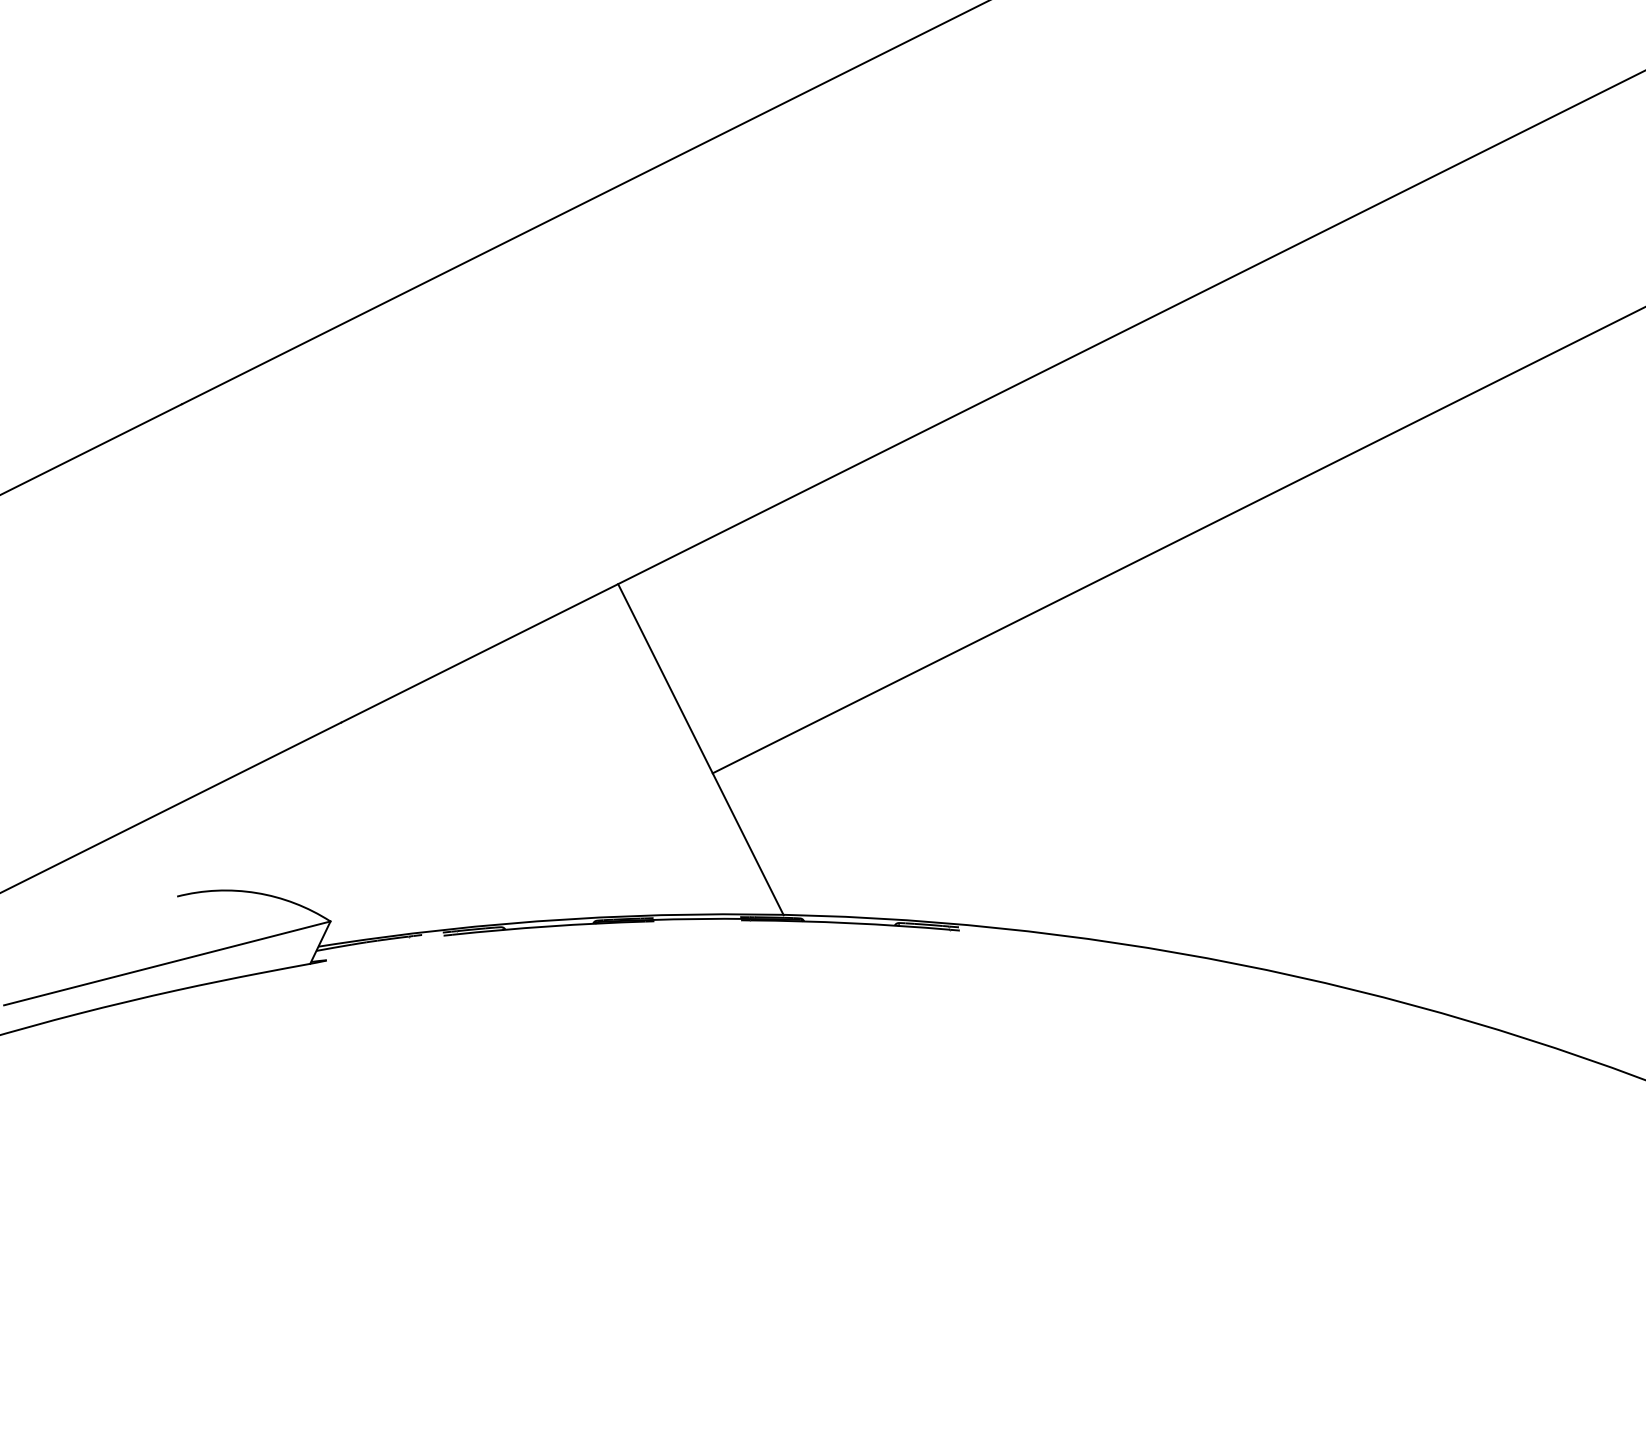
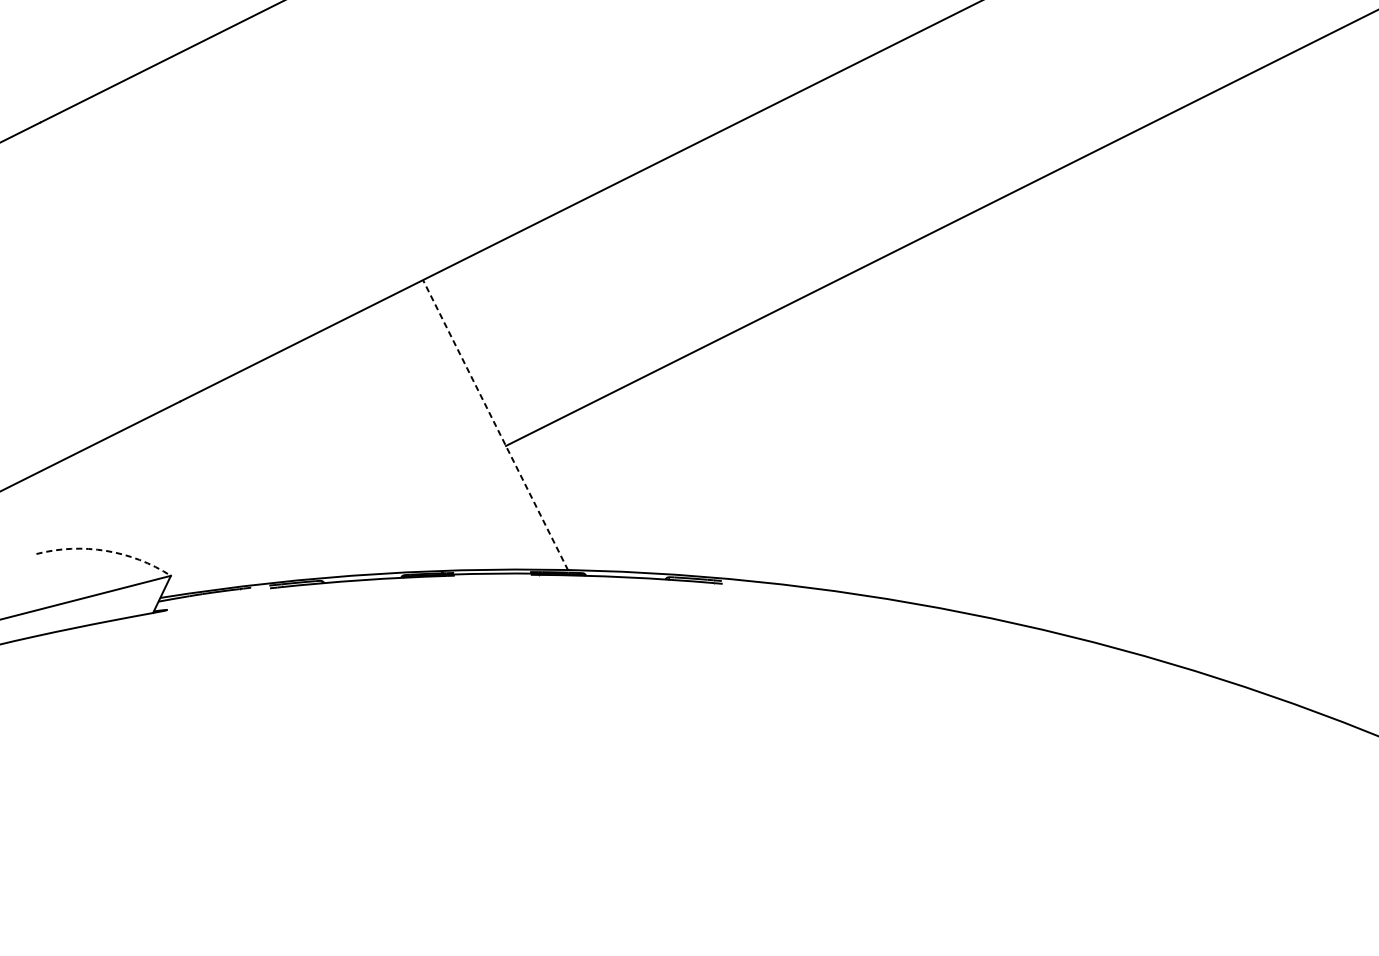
line: (700, 749) -> (495, 425), solid -> dashed
arc: (256, 892) -> (106, 550), solid -> dashed

